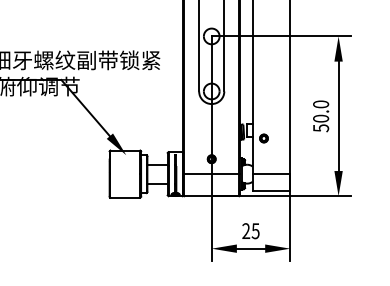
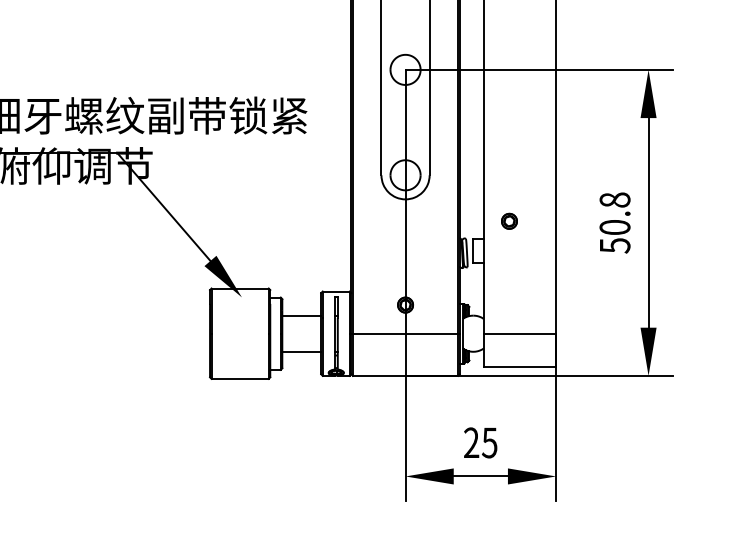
text: (320, 104) -> (613, 200), 50.0 -> 50.8
part: (263, 138) -> (508, 221), moved

